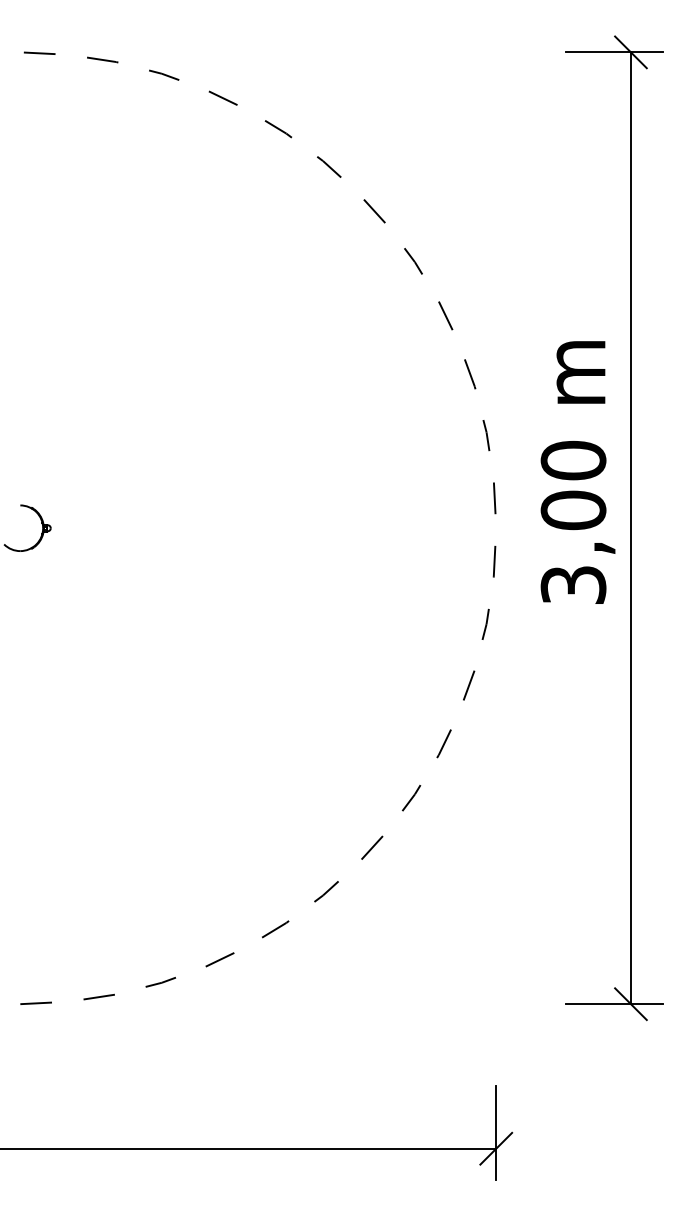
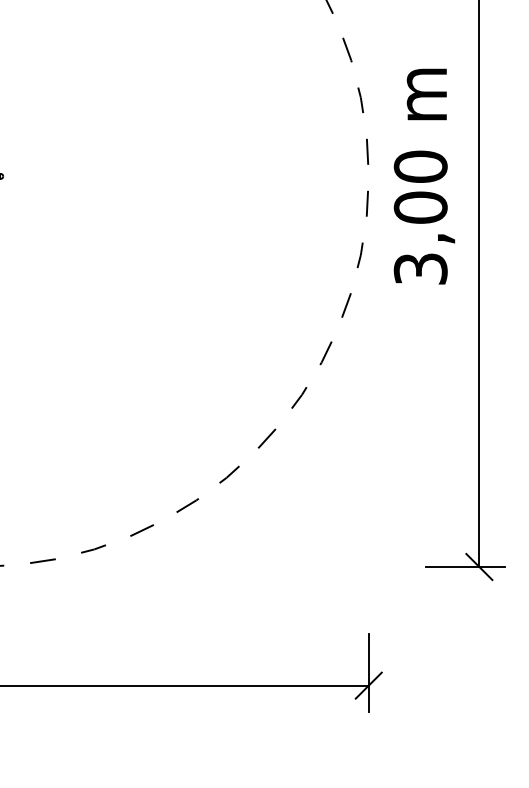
text: (577, 472) -> (424, 176), moved

